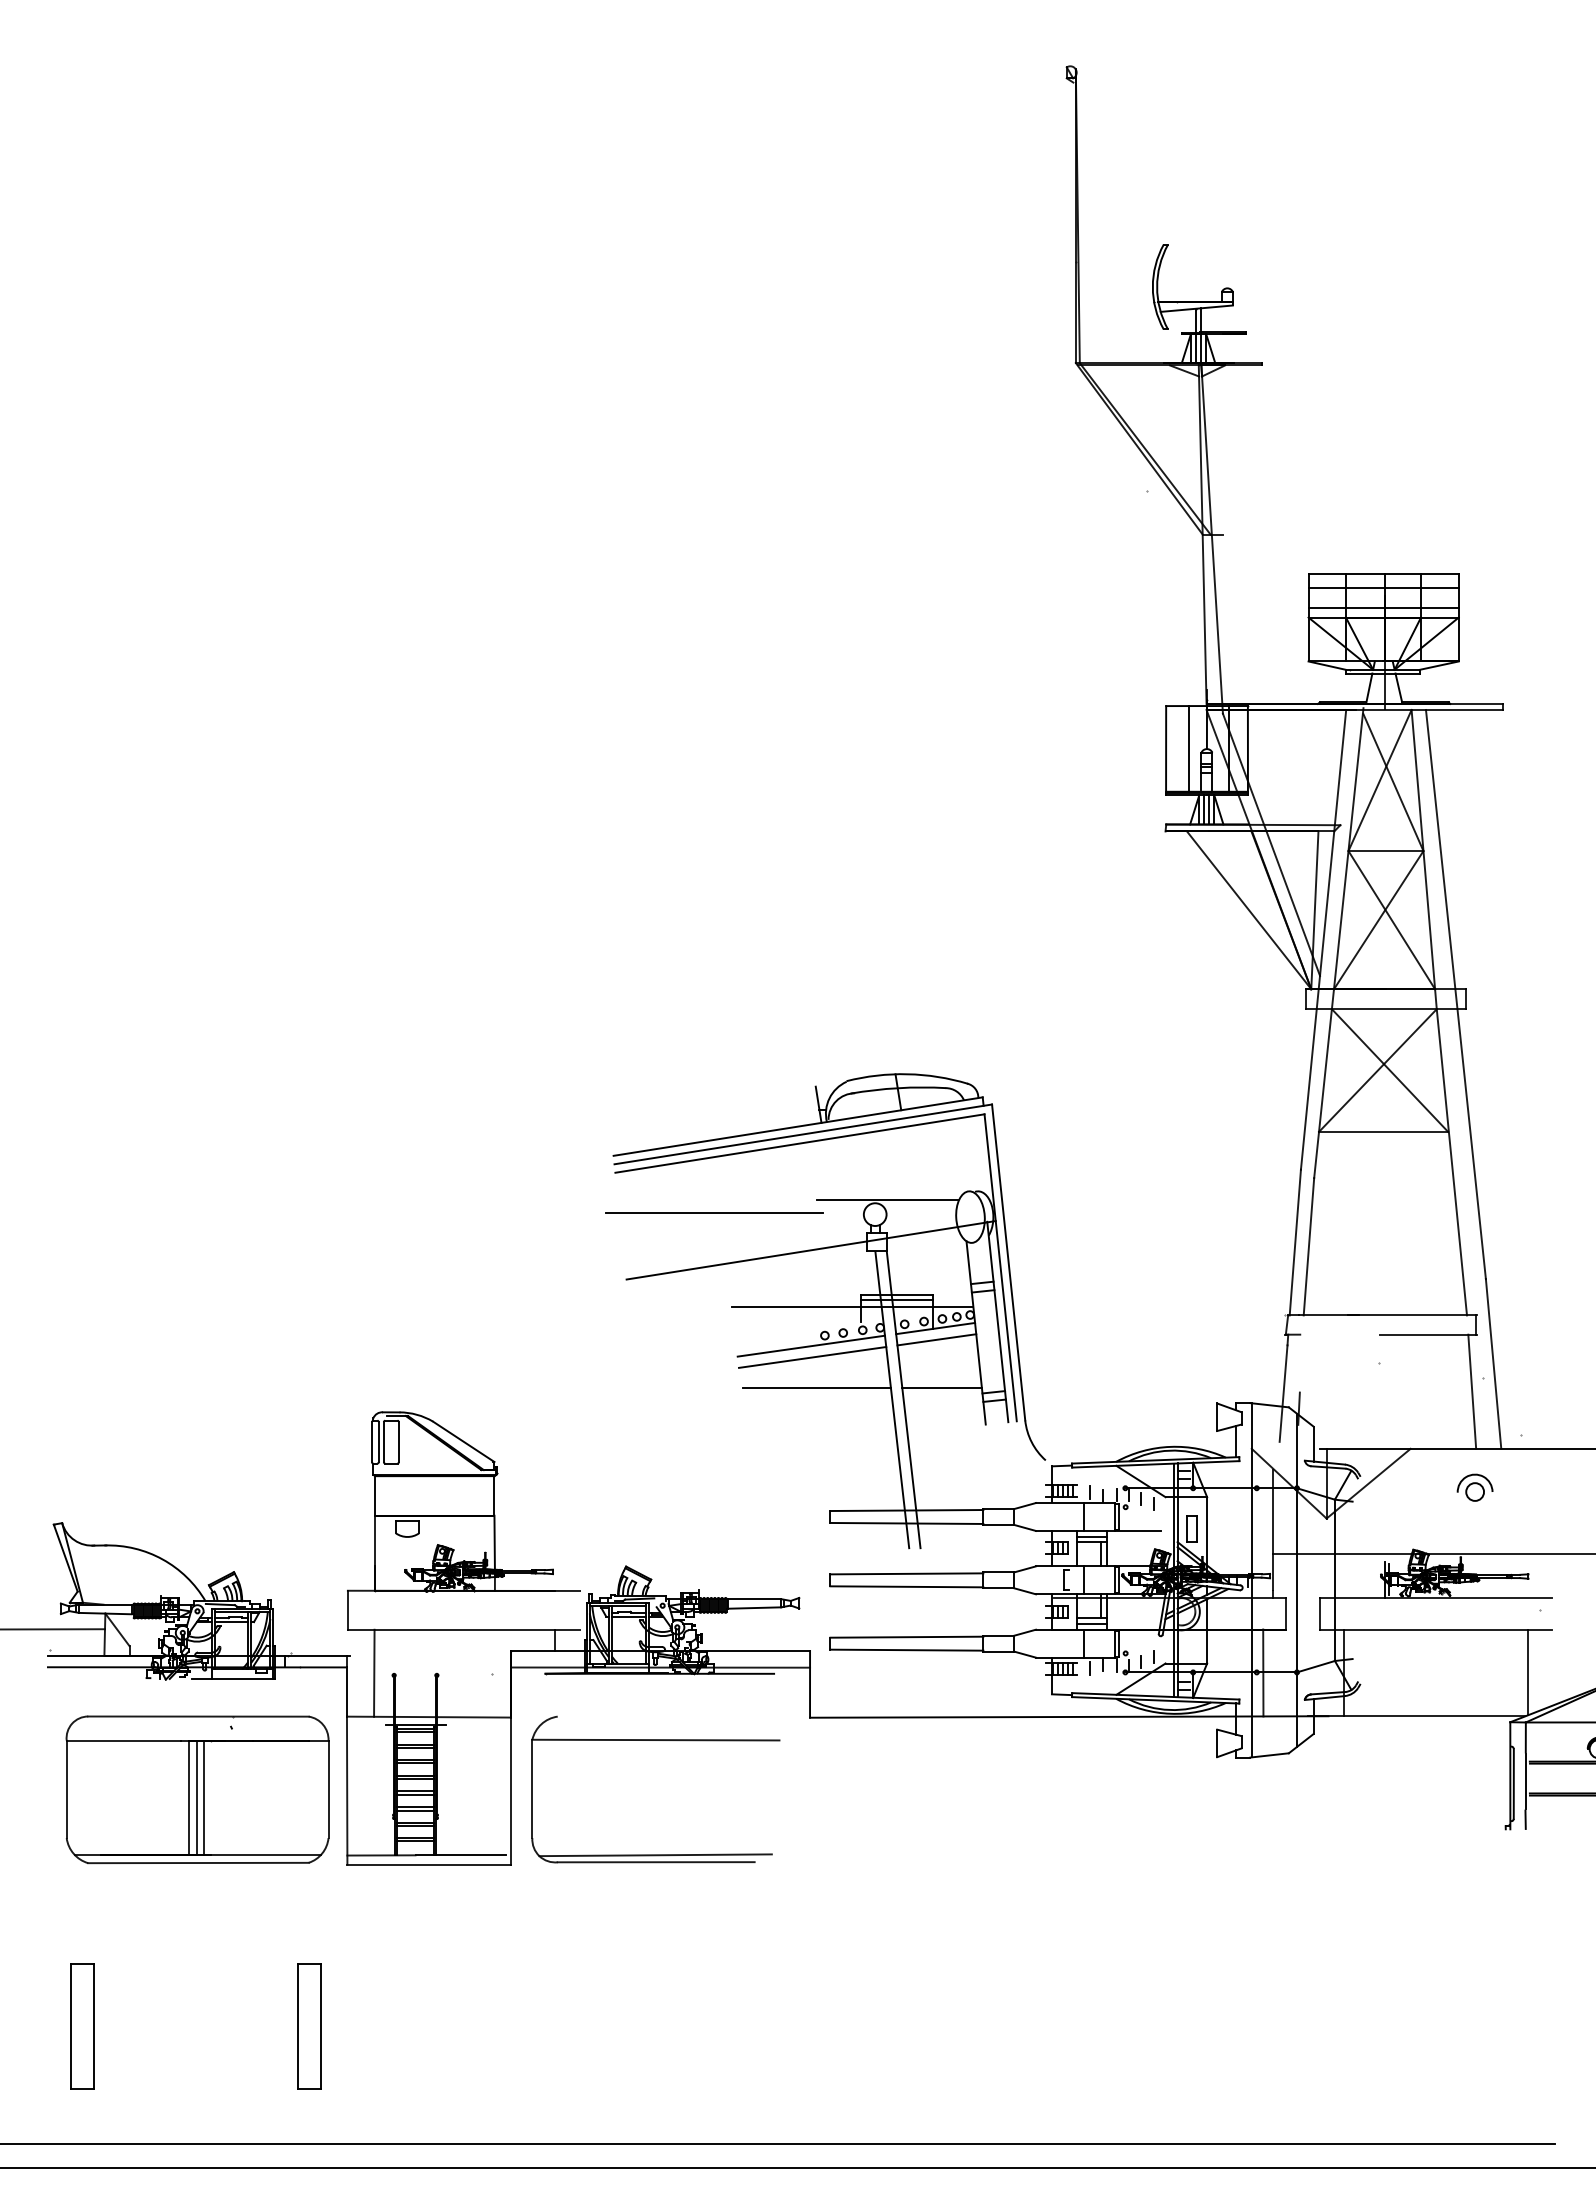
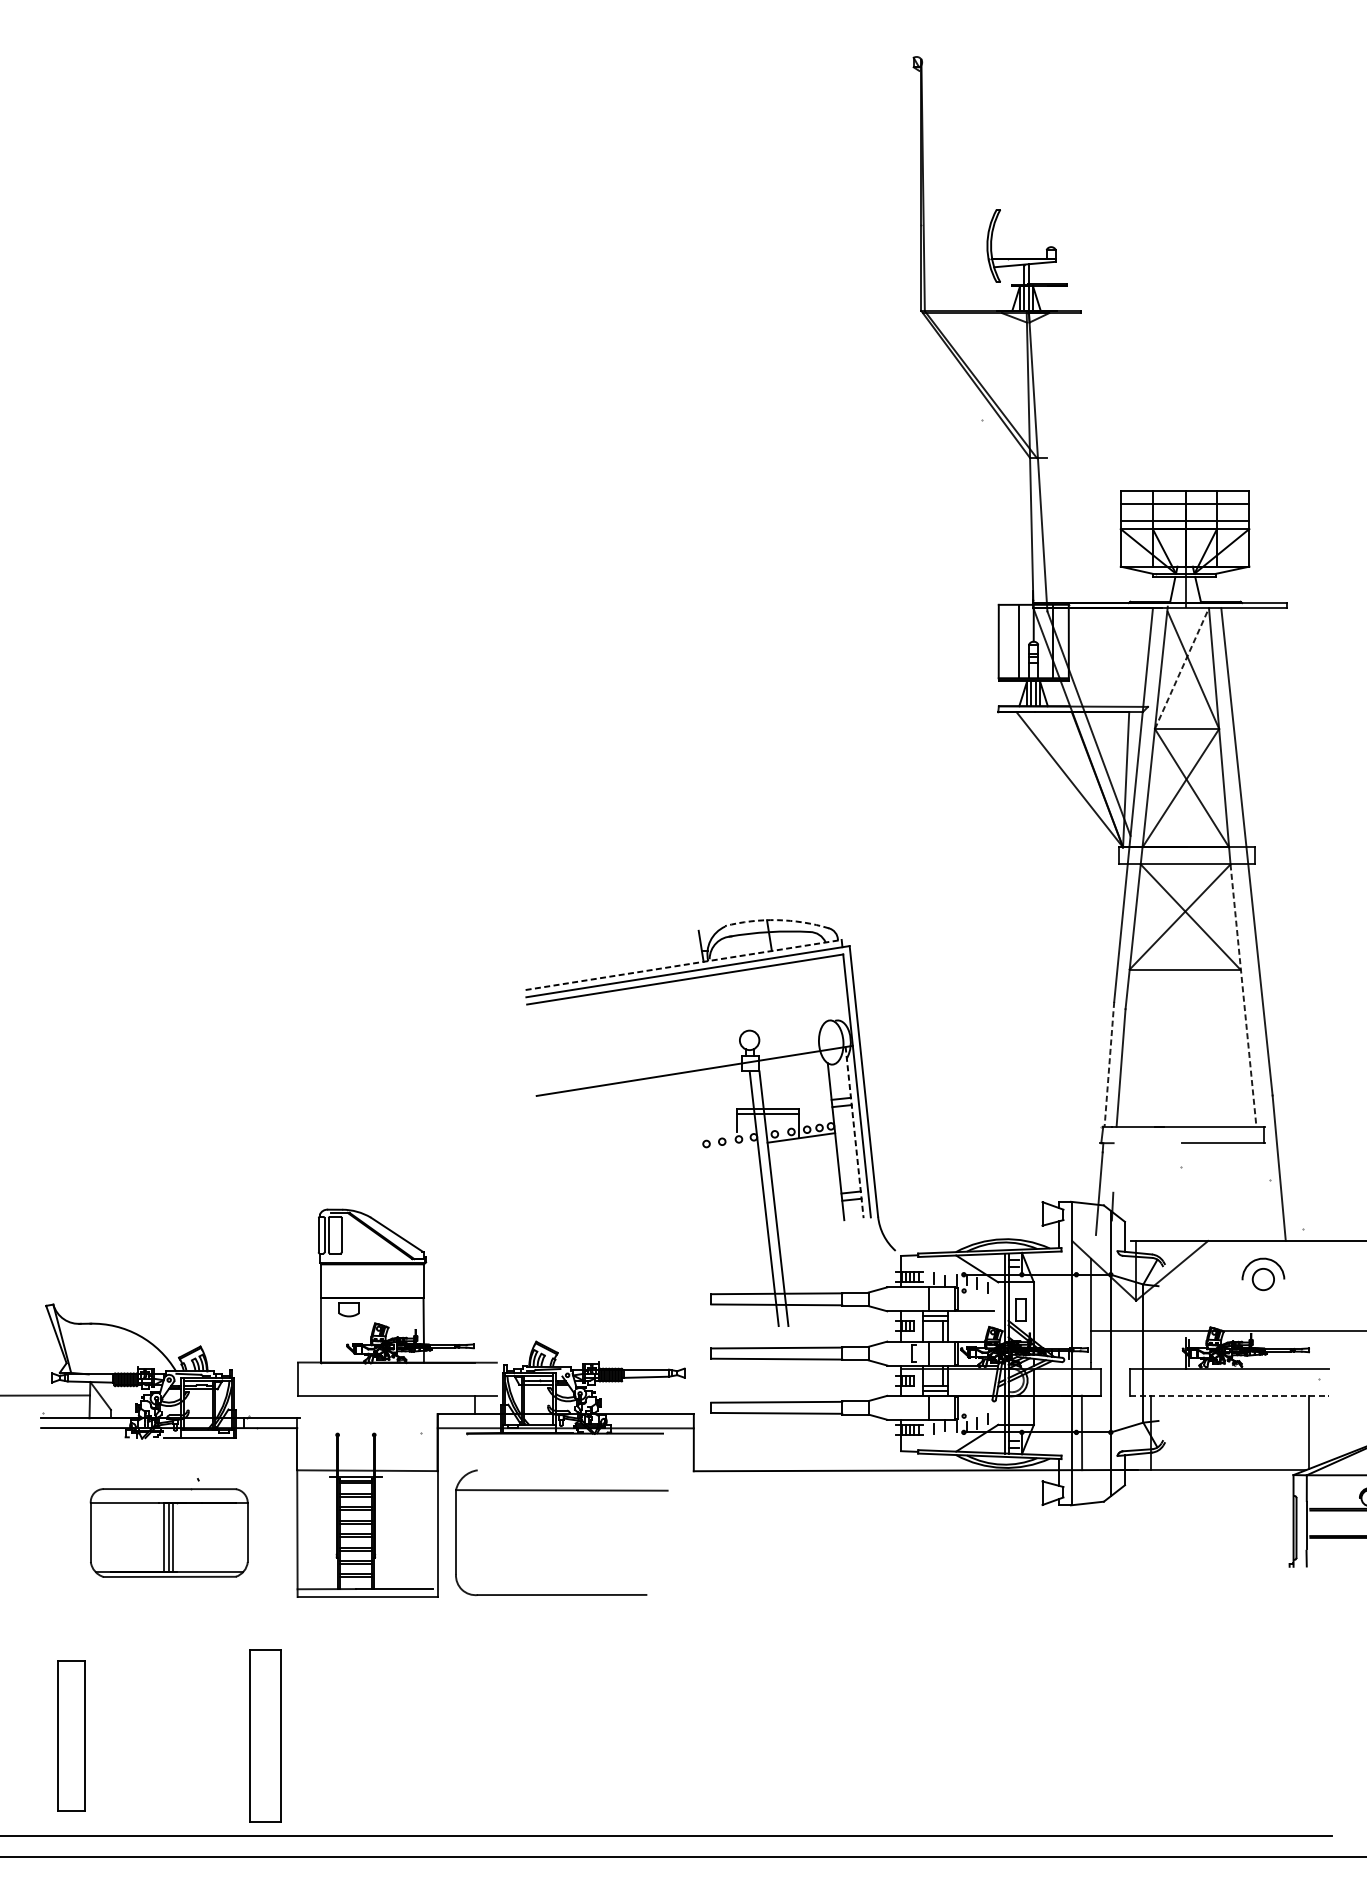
line: (1380, 780) -> (1182, 668), solid -> dashed
arc: (907, 1074) -> (777, 920), solid -> dashed
line: (798, 1126) -> (683, 964), solid -> dashed
line: (1451, 1162) -> (1243, 995), solid -> dashed
line: (887, 1200) -> (760, 1028), removed
line: (714, 1212) -> (611, 1038), removed
line: (1295, 1243) -> (1109, 1065), solid -> dashed
line: (852, 1306) -> (730, 1119), removed
line: (997, 1322) -> (854, 1132), solid -> dashed
line: (936, 1339) -> (802, 1147), removed
line: (810, 1345) -> (694, 1152), removed
line: (812, 1357) -> (695, 1162), removed
line: (816, 1387) -> (699, 1188), removed
line: (941, 1387) -> (806, 1188), removed
line: (1472, 1391) -> (1261, 1191), removed
part: (1474, 1487) -> (1262, 1274), size x1.4
line: (1436, 1629) -> (1230, 1395), solid -> dashed
line: (374, 1672) -> (320, 1432), removed
part: (197, 1789) -> (169, 1532), size x0.7
line: (655, 1855) -> (561, 1589), removed
part: (82, 2026) -> (70, 1735), size x1.4
part: (309, 2026) -> (265, 1735), size x1.6

